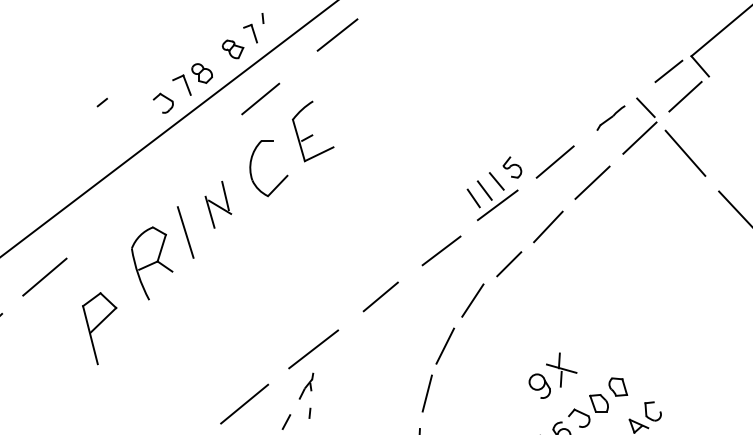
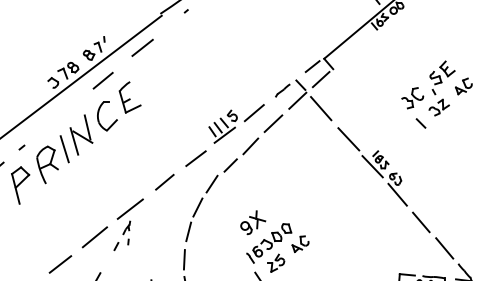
line: (101, 102) -> (21, 147), moved
part: (218, 203) -> (81, 134), size x1.67
part: (99, 328) -> (20, 185), moved

